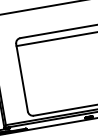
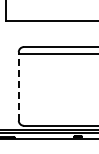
line: (21, 76) -> (18, 85), solid -> dashed

